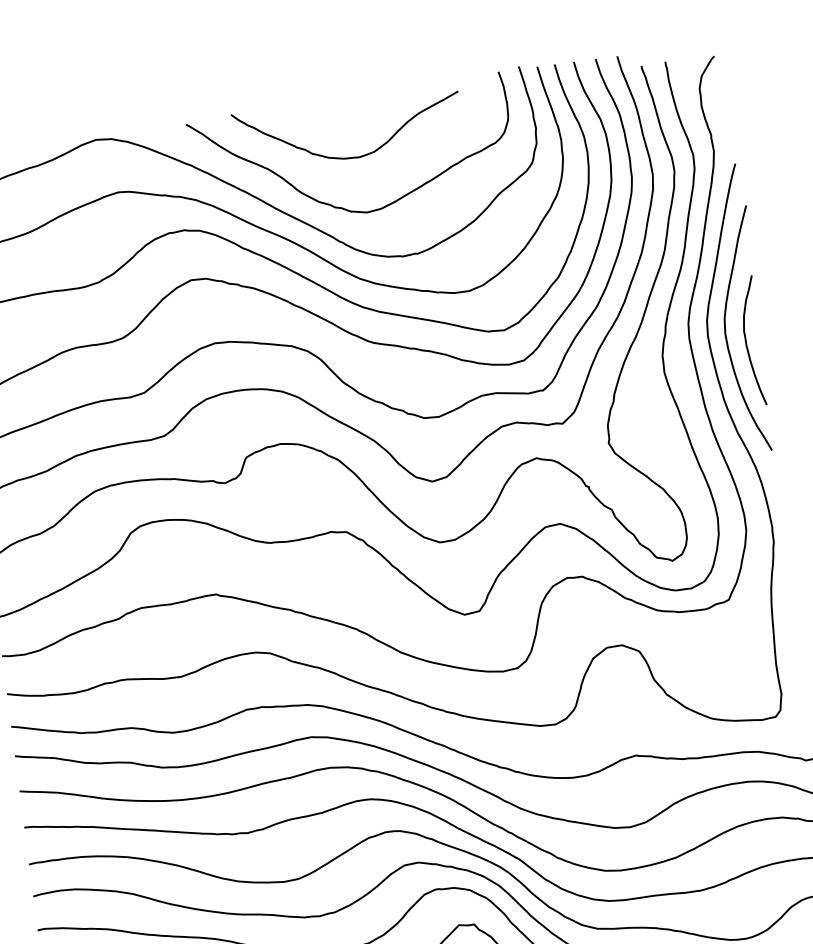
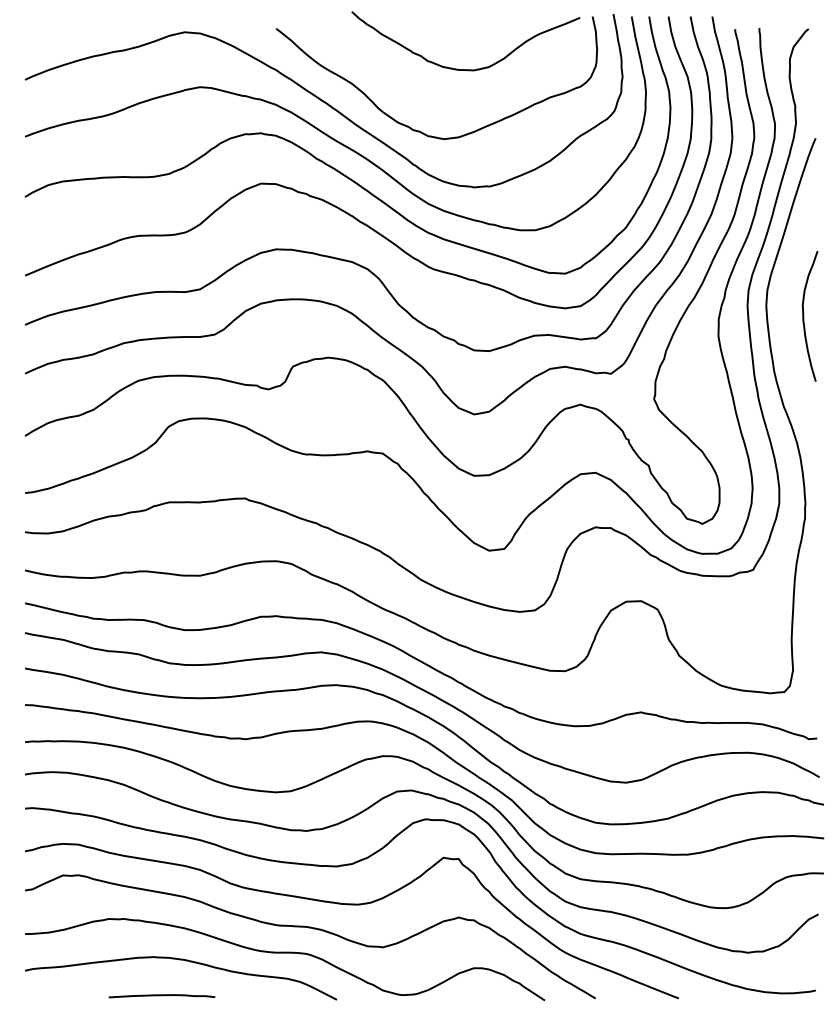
curve: (351, 157) -> (465, 69), moved
curve: (726, 329) -> (785, 301), removed

